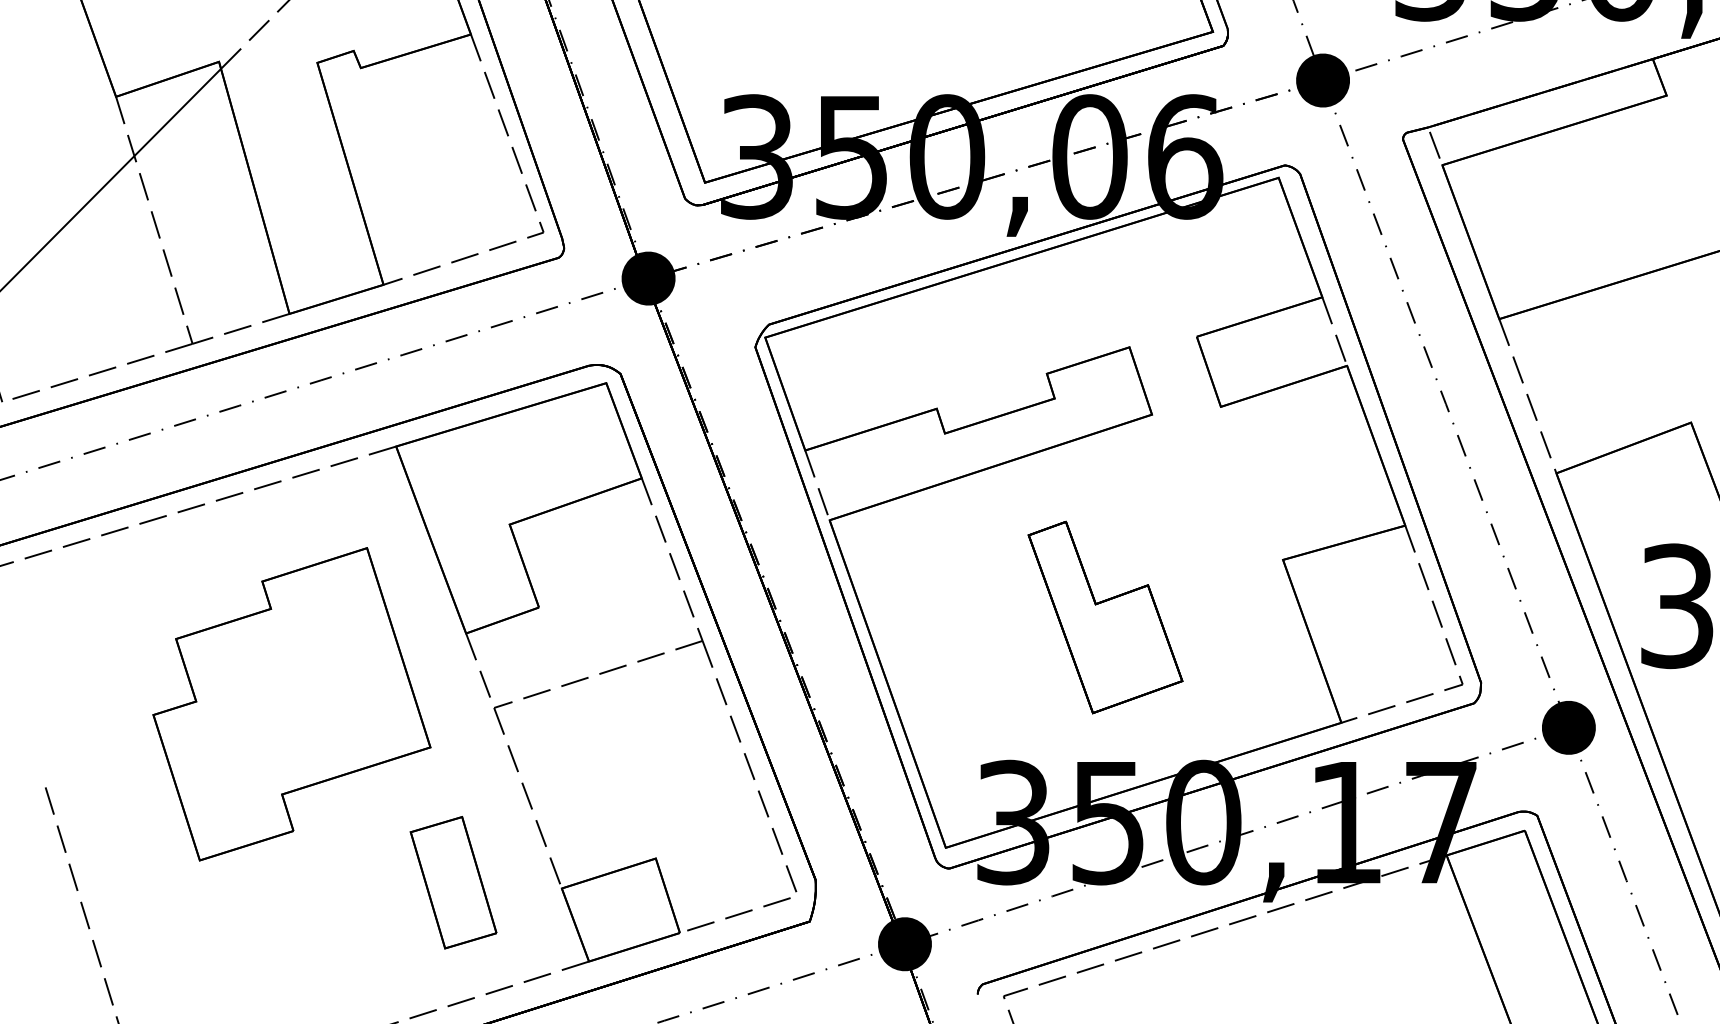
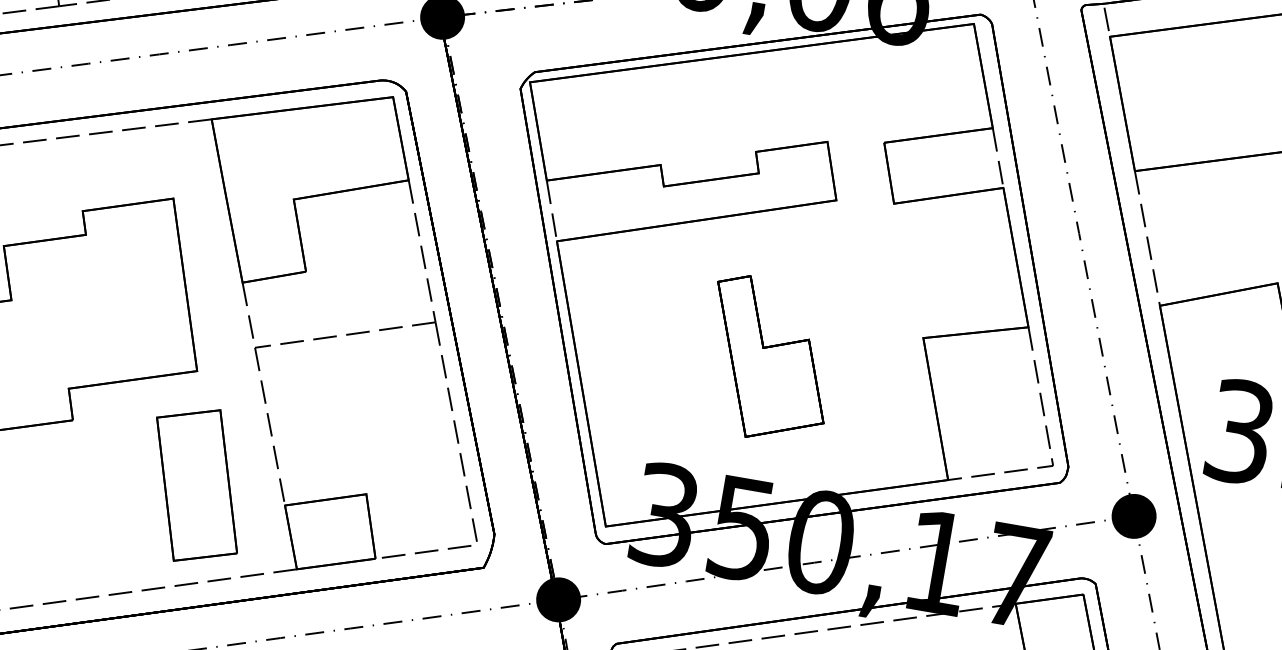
part: (453, 882) -> (196, 485), size x1.43

